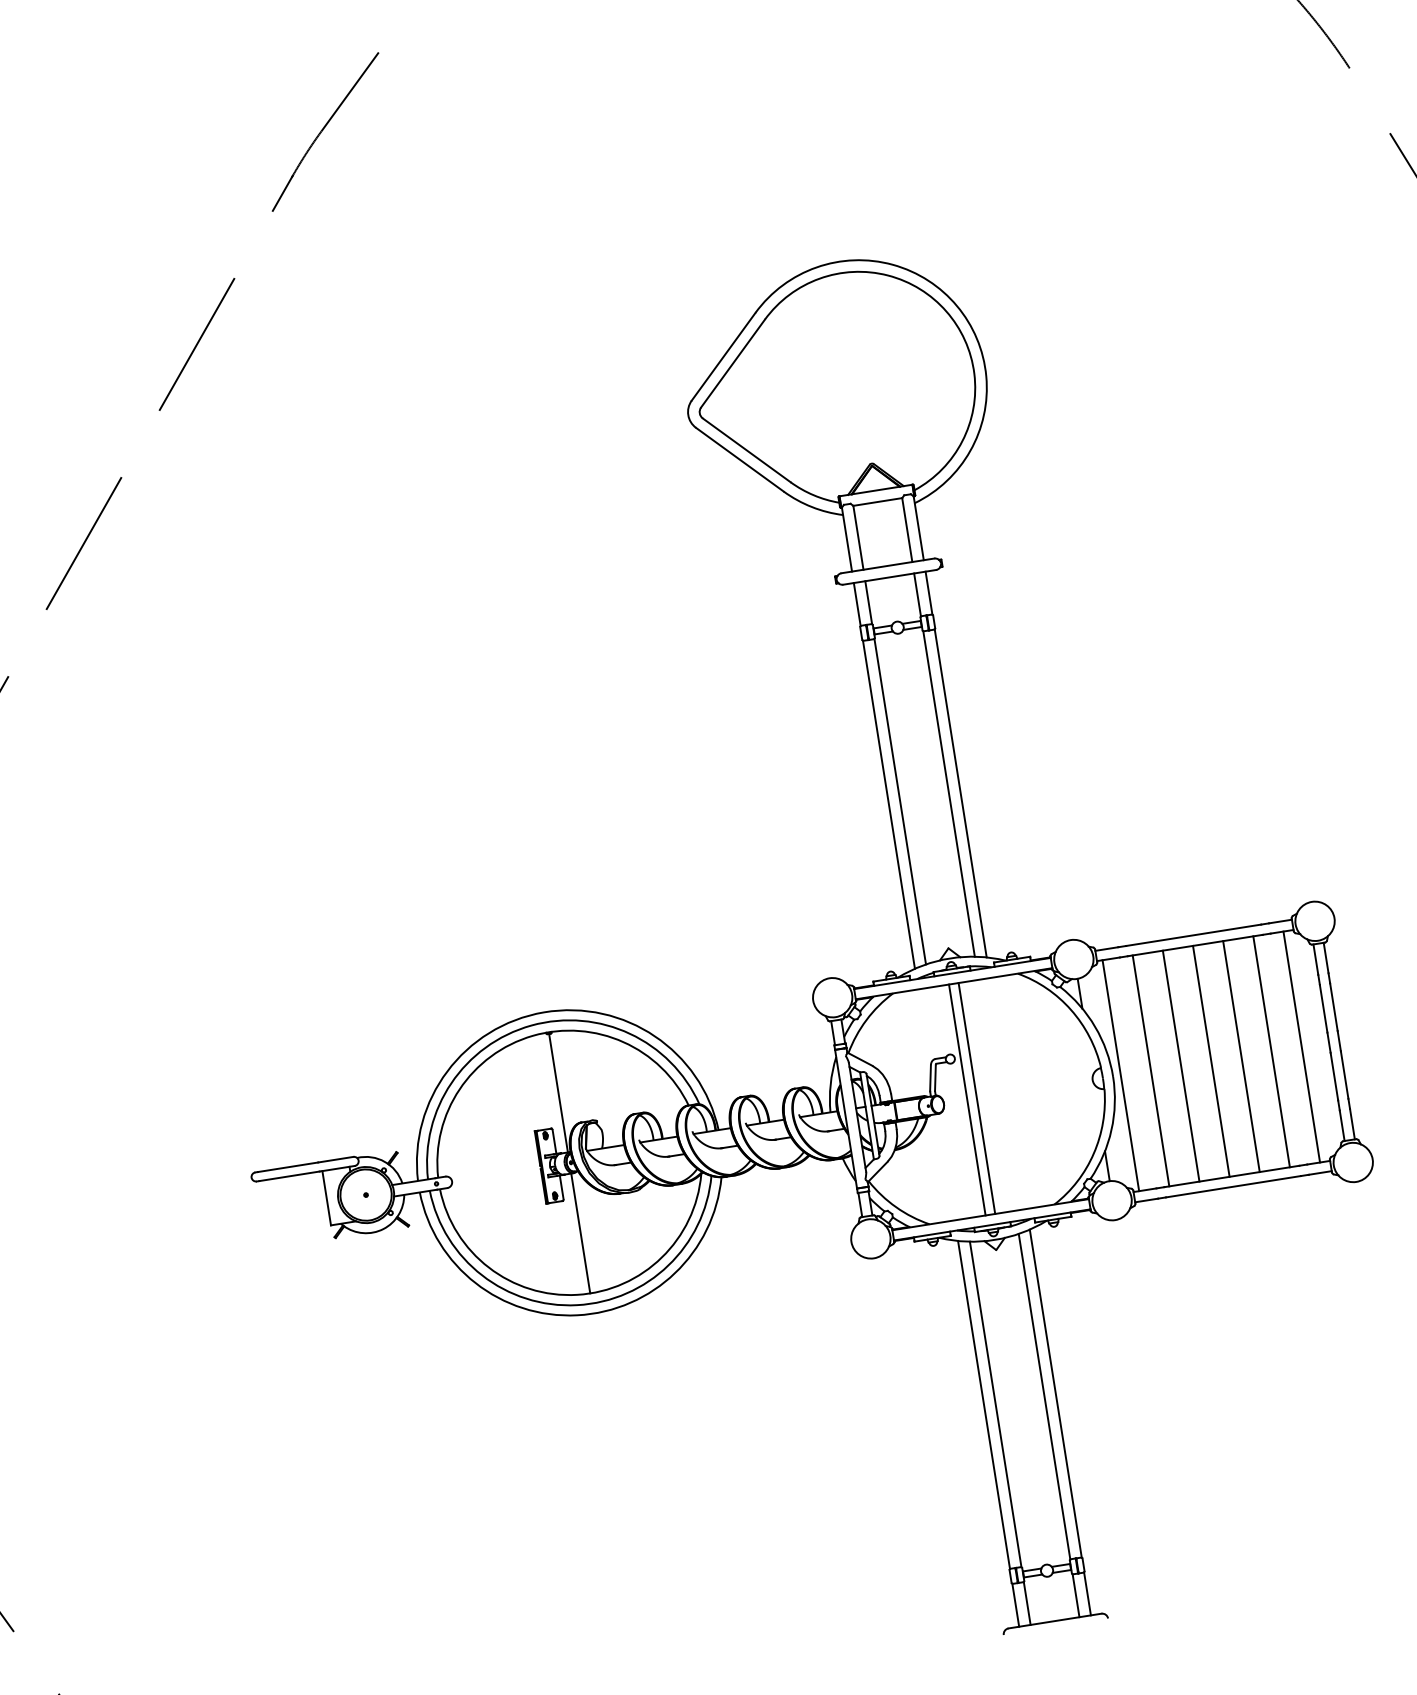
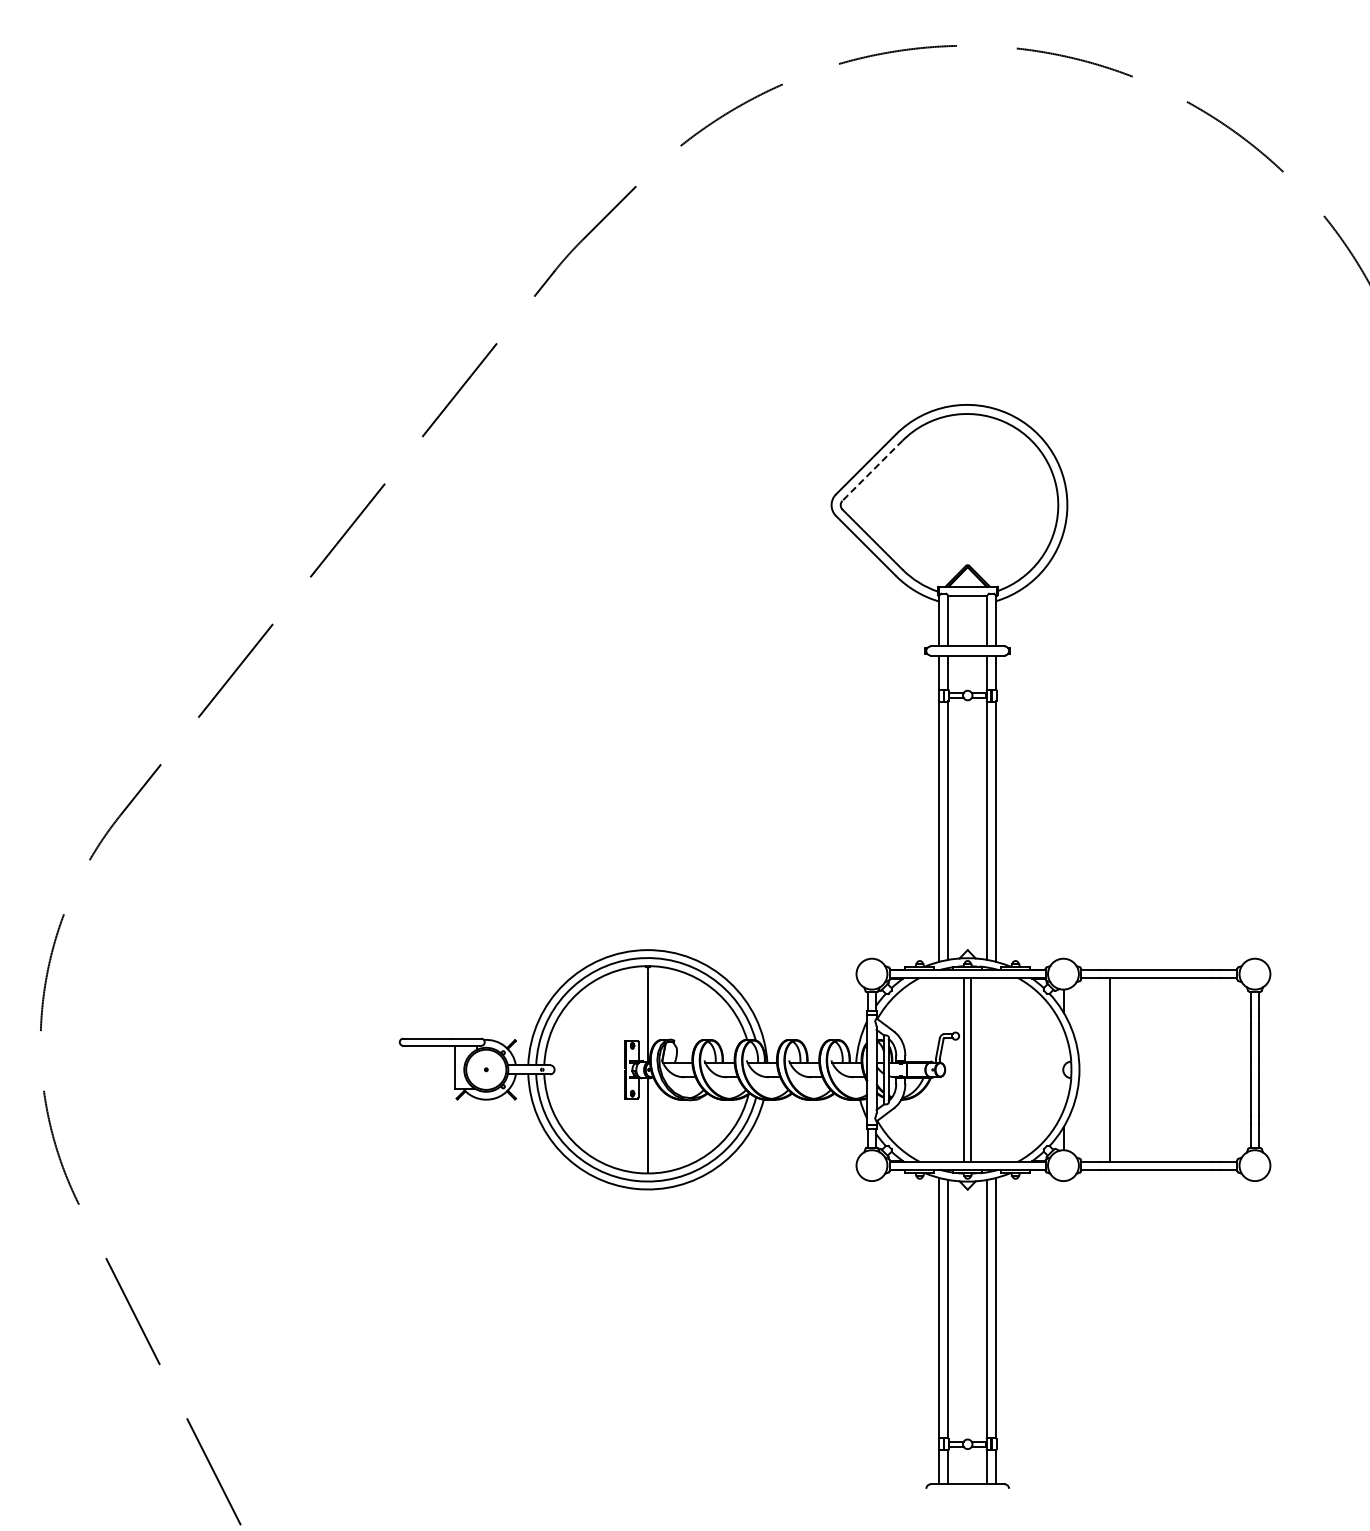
line: (733, 364) -> (872, 471), solid -> dashed
line: (1301, 1046) -> (1229, 1069), removed
line: (1271, 1051) -> (1205, 1069), removed
line: (1241, 1056) -> (1181, 1069), removed
line: (1211, 1060) -> (1157, 1069), removed
line: (1181, 1065) -> (1133, 1069), removed
line: (1120, 1075) -> (1085, 1069), removed

